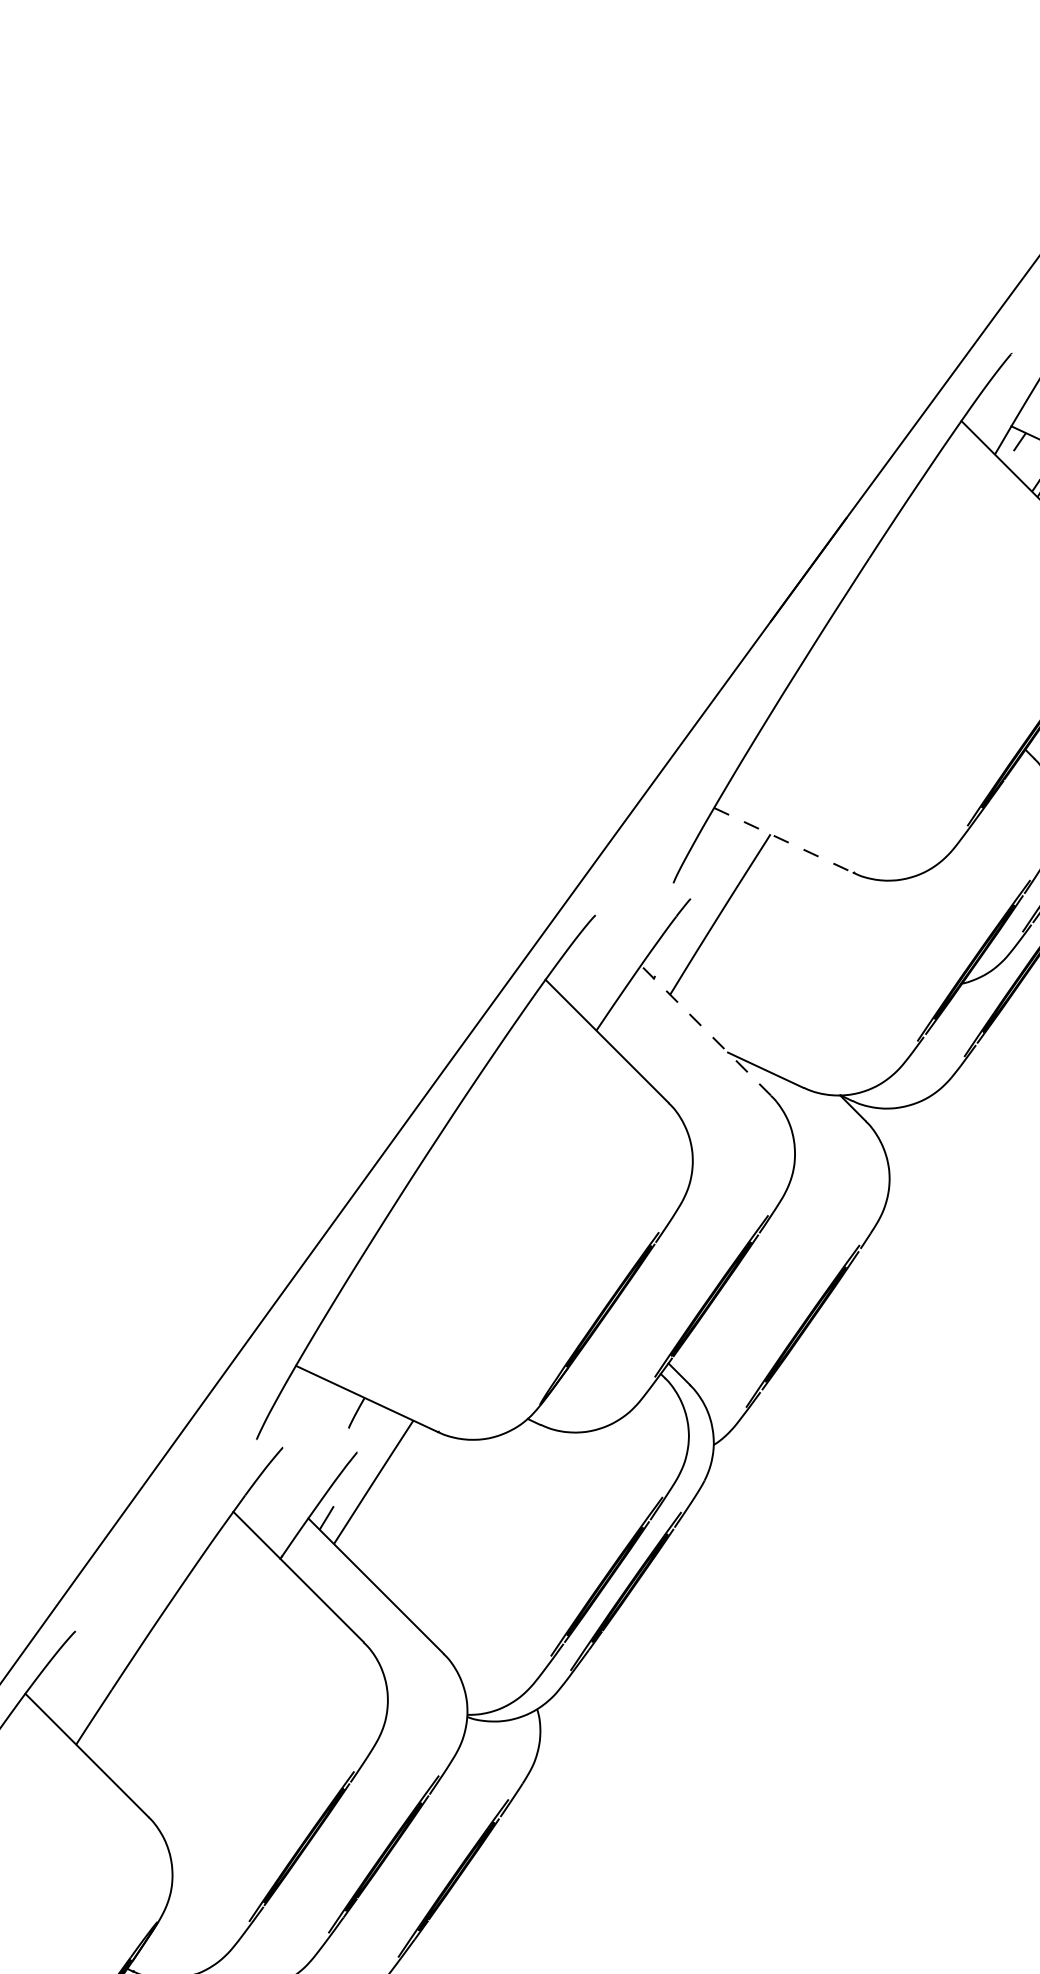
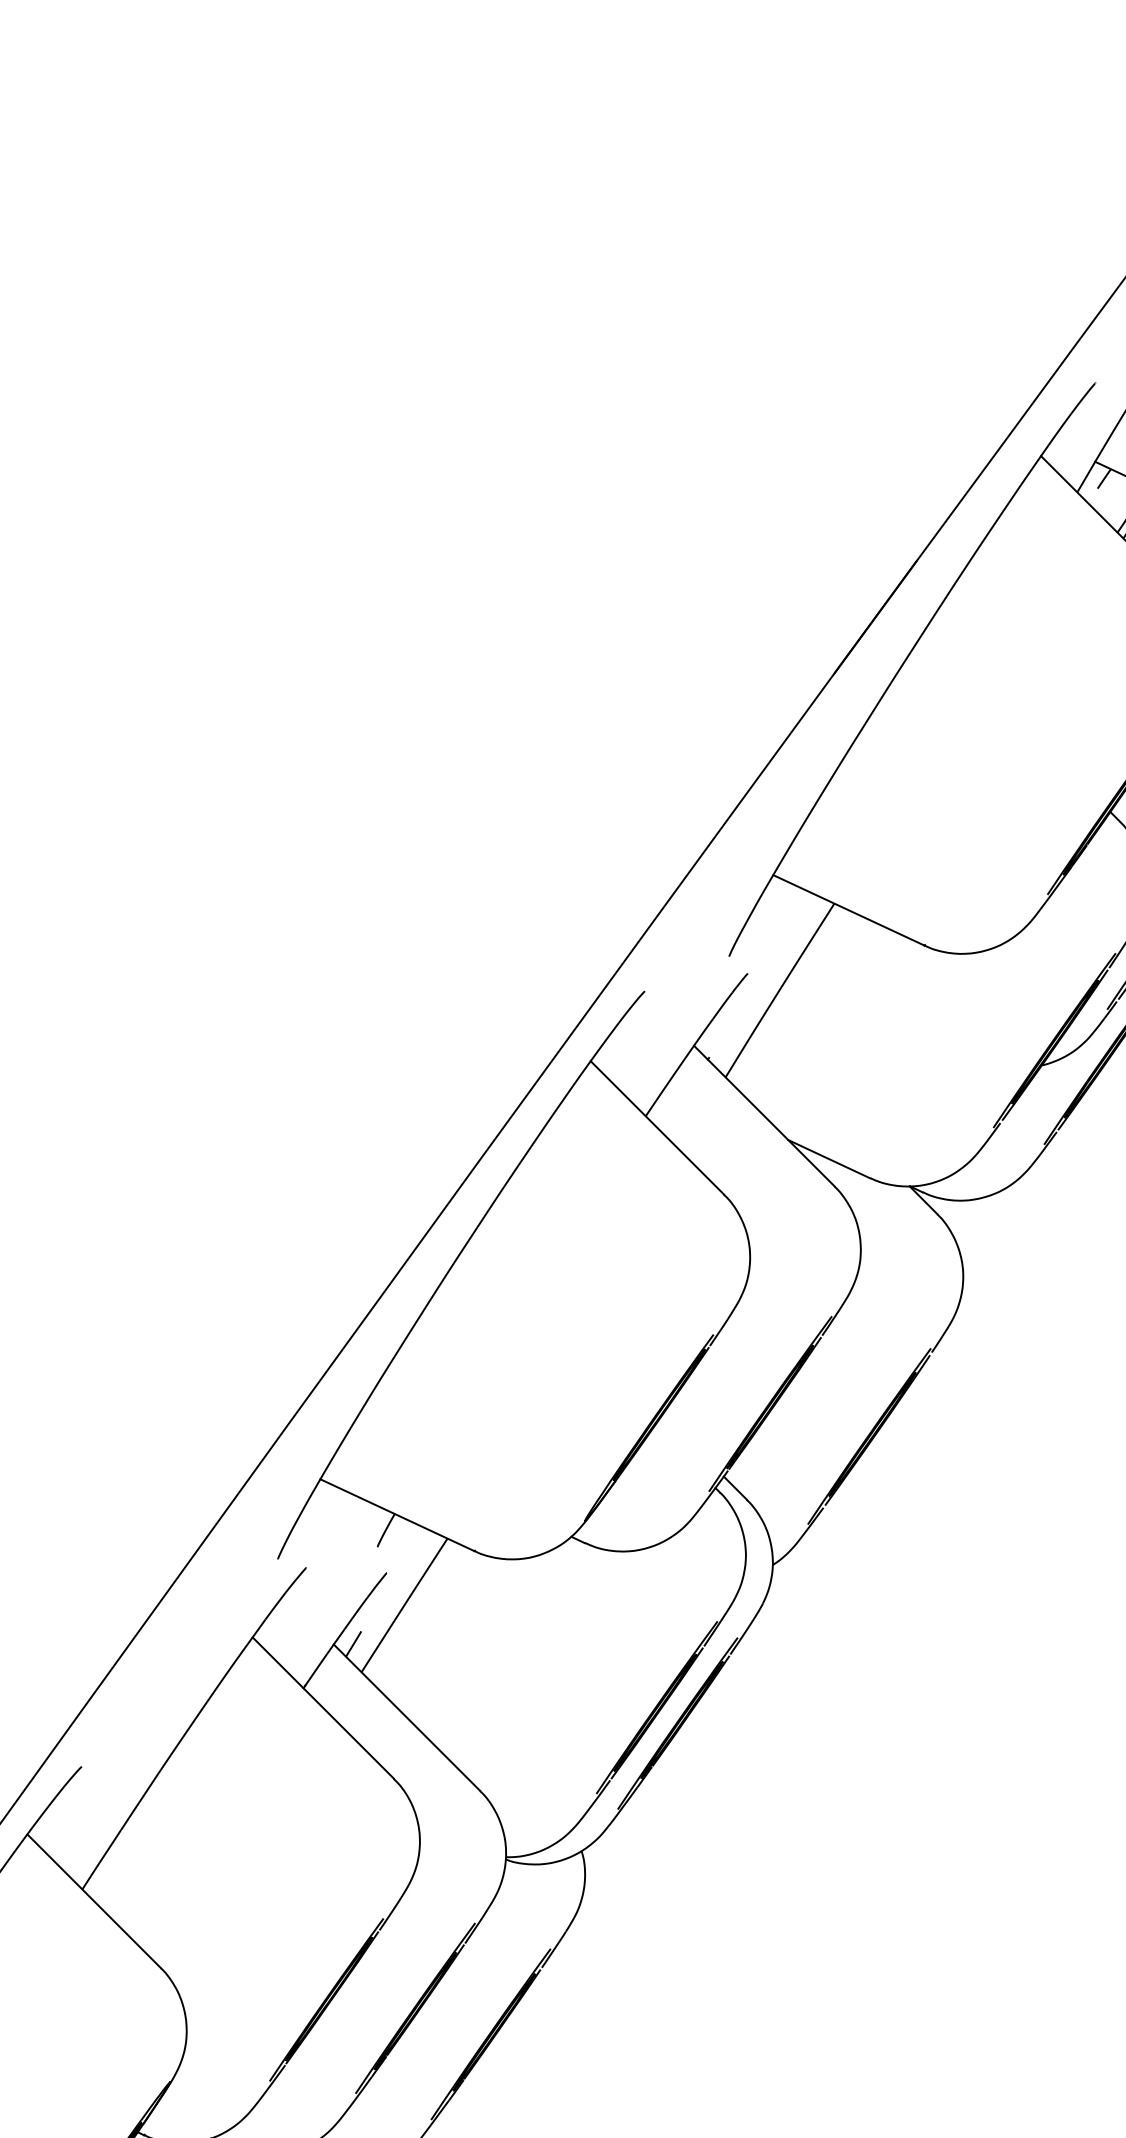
line: (784, 840) -> (849, 910), dashed -> solid
line: (706, 1029) -> (764, 1115), dashed -> solid

